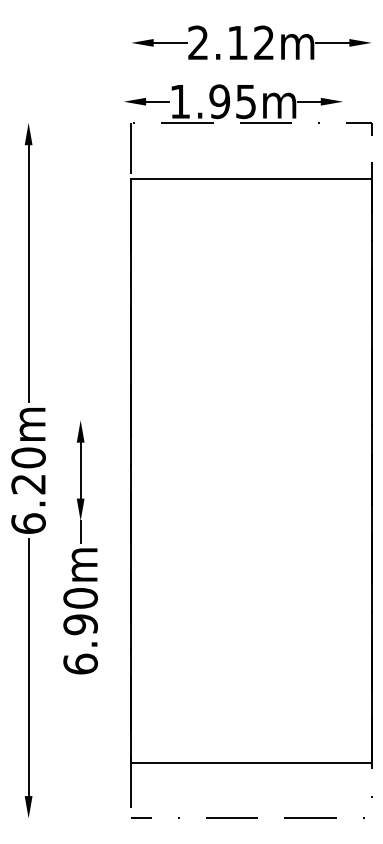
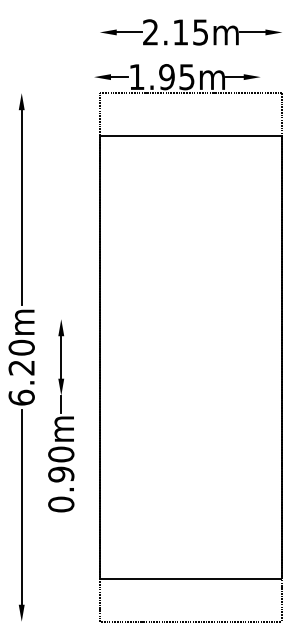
text: (263, 42) -> (200, 32), 2.12m -> 2.15m
text: (80, 664) -> (61, 504), 6.90m -> 0.90m

